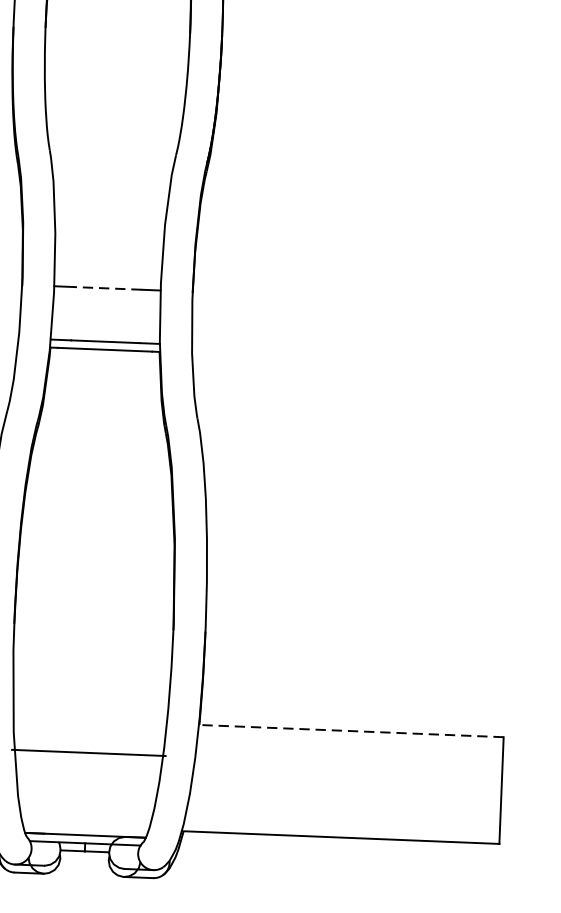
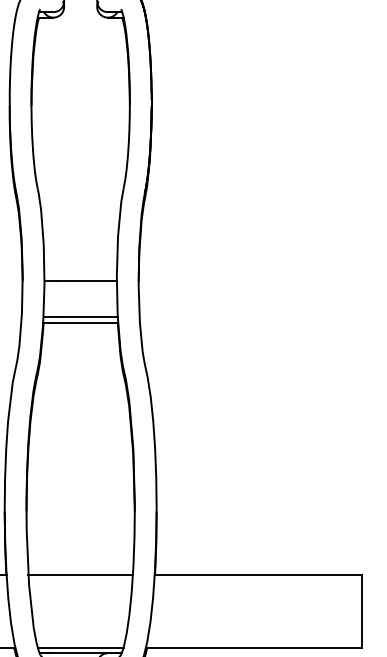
line: (107, 287) -> (80, 280), dashed -> solid
line: (351, 731) -> (258, 575), dashed -> solid
line: (88, 753) -> (80, 575), moved
line: (85, 827) -> (80, 647), added

